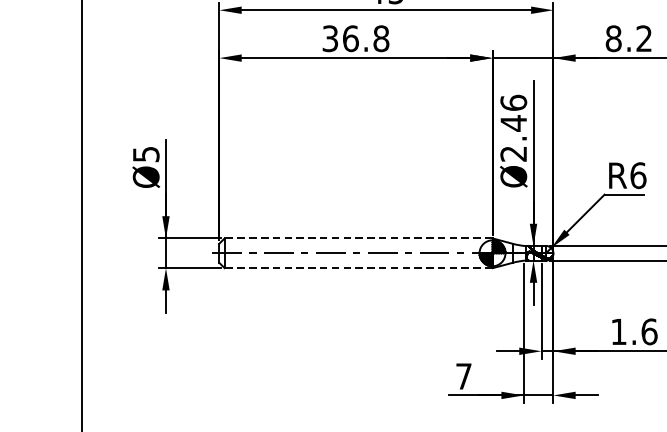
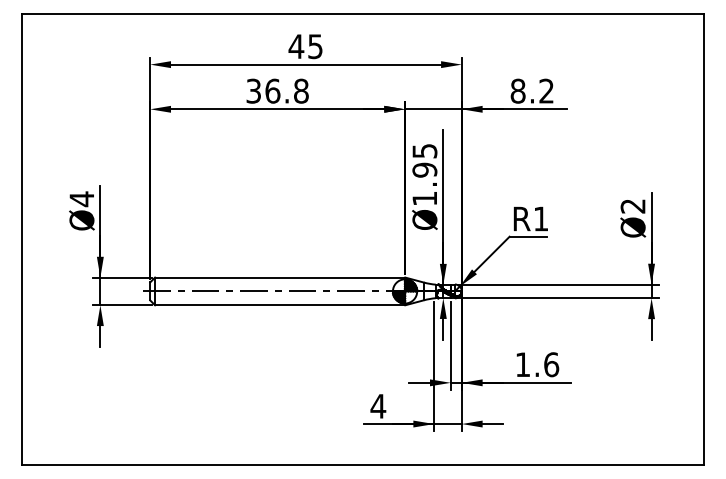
text: (513, 127) -> (424, 174), Ø2.46 -> Ø1.95
text: (145, 154) -> (81, 199), Ø5 -> Ø4
text: (637, 175) -> (540, 218), R6 -> R1
line: (359, 238) -> (280, 277), dashed -> solid
line: (359, 268) -> (280, 305), dashed -> solid
text: (464, 376) -> (378, 406), 7 -> 4

